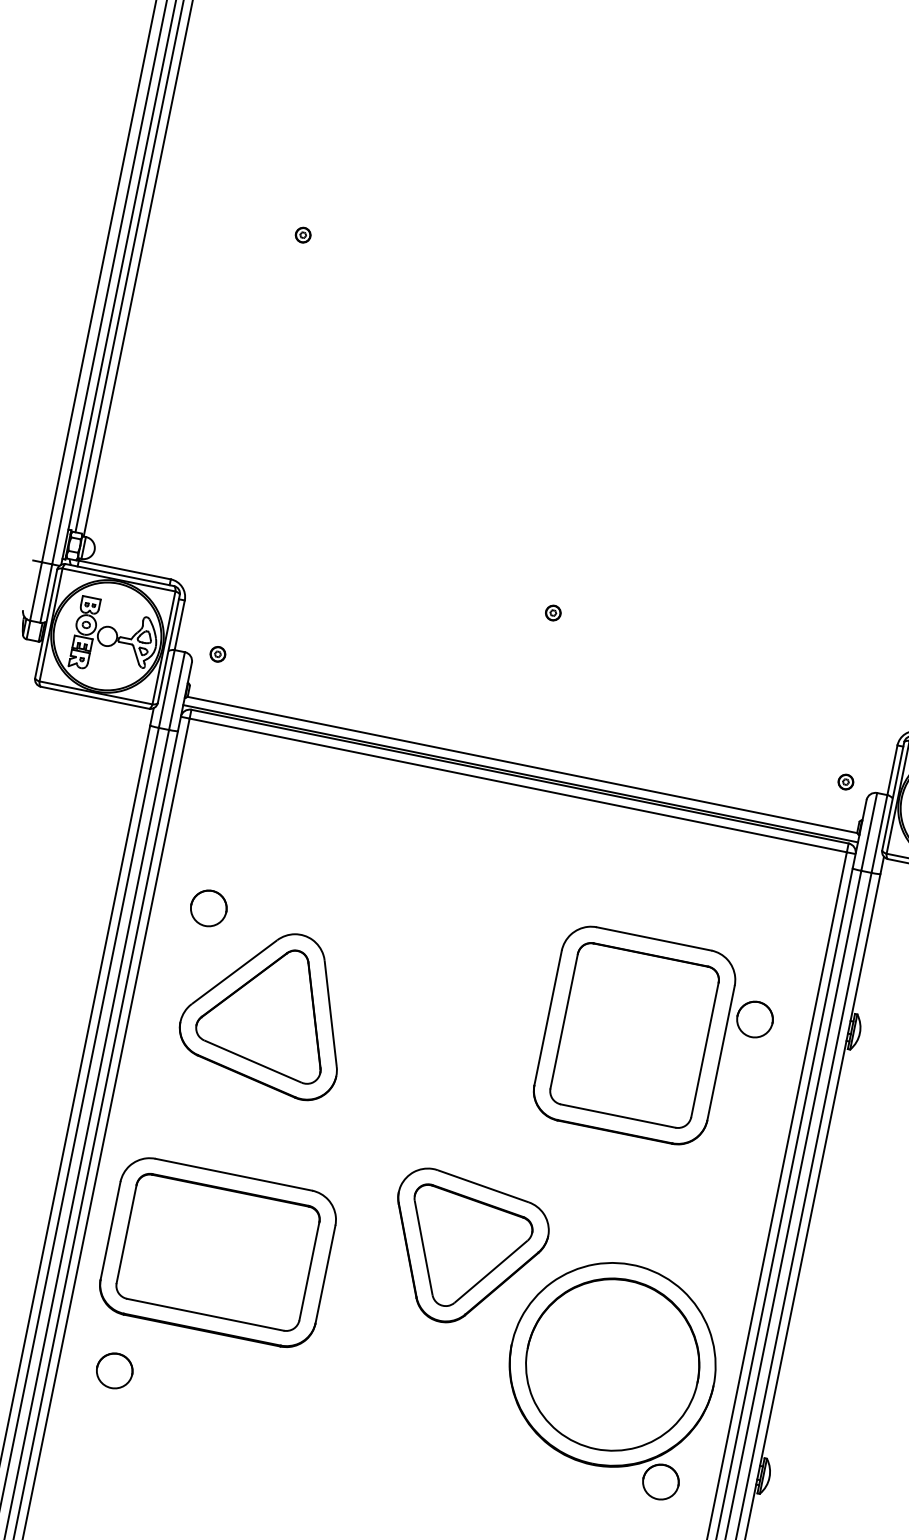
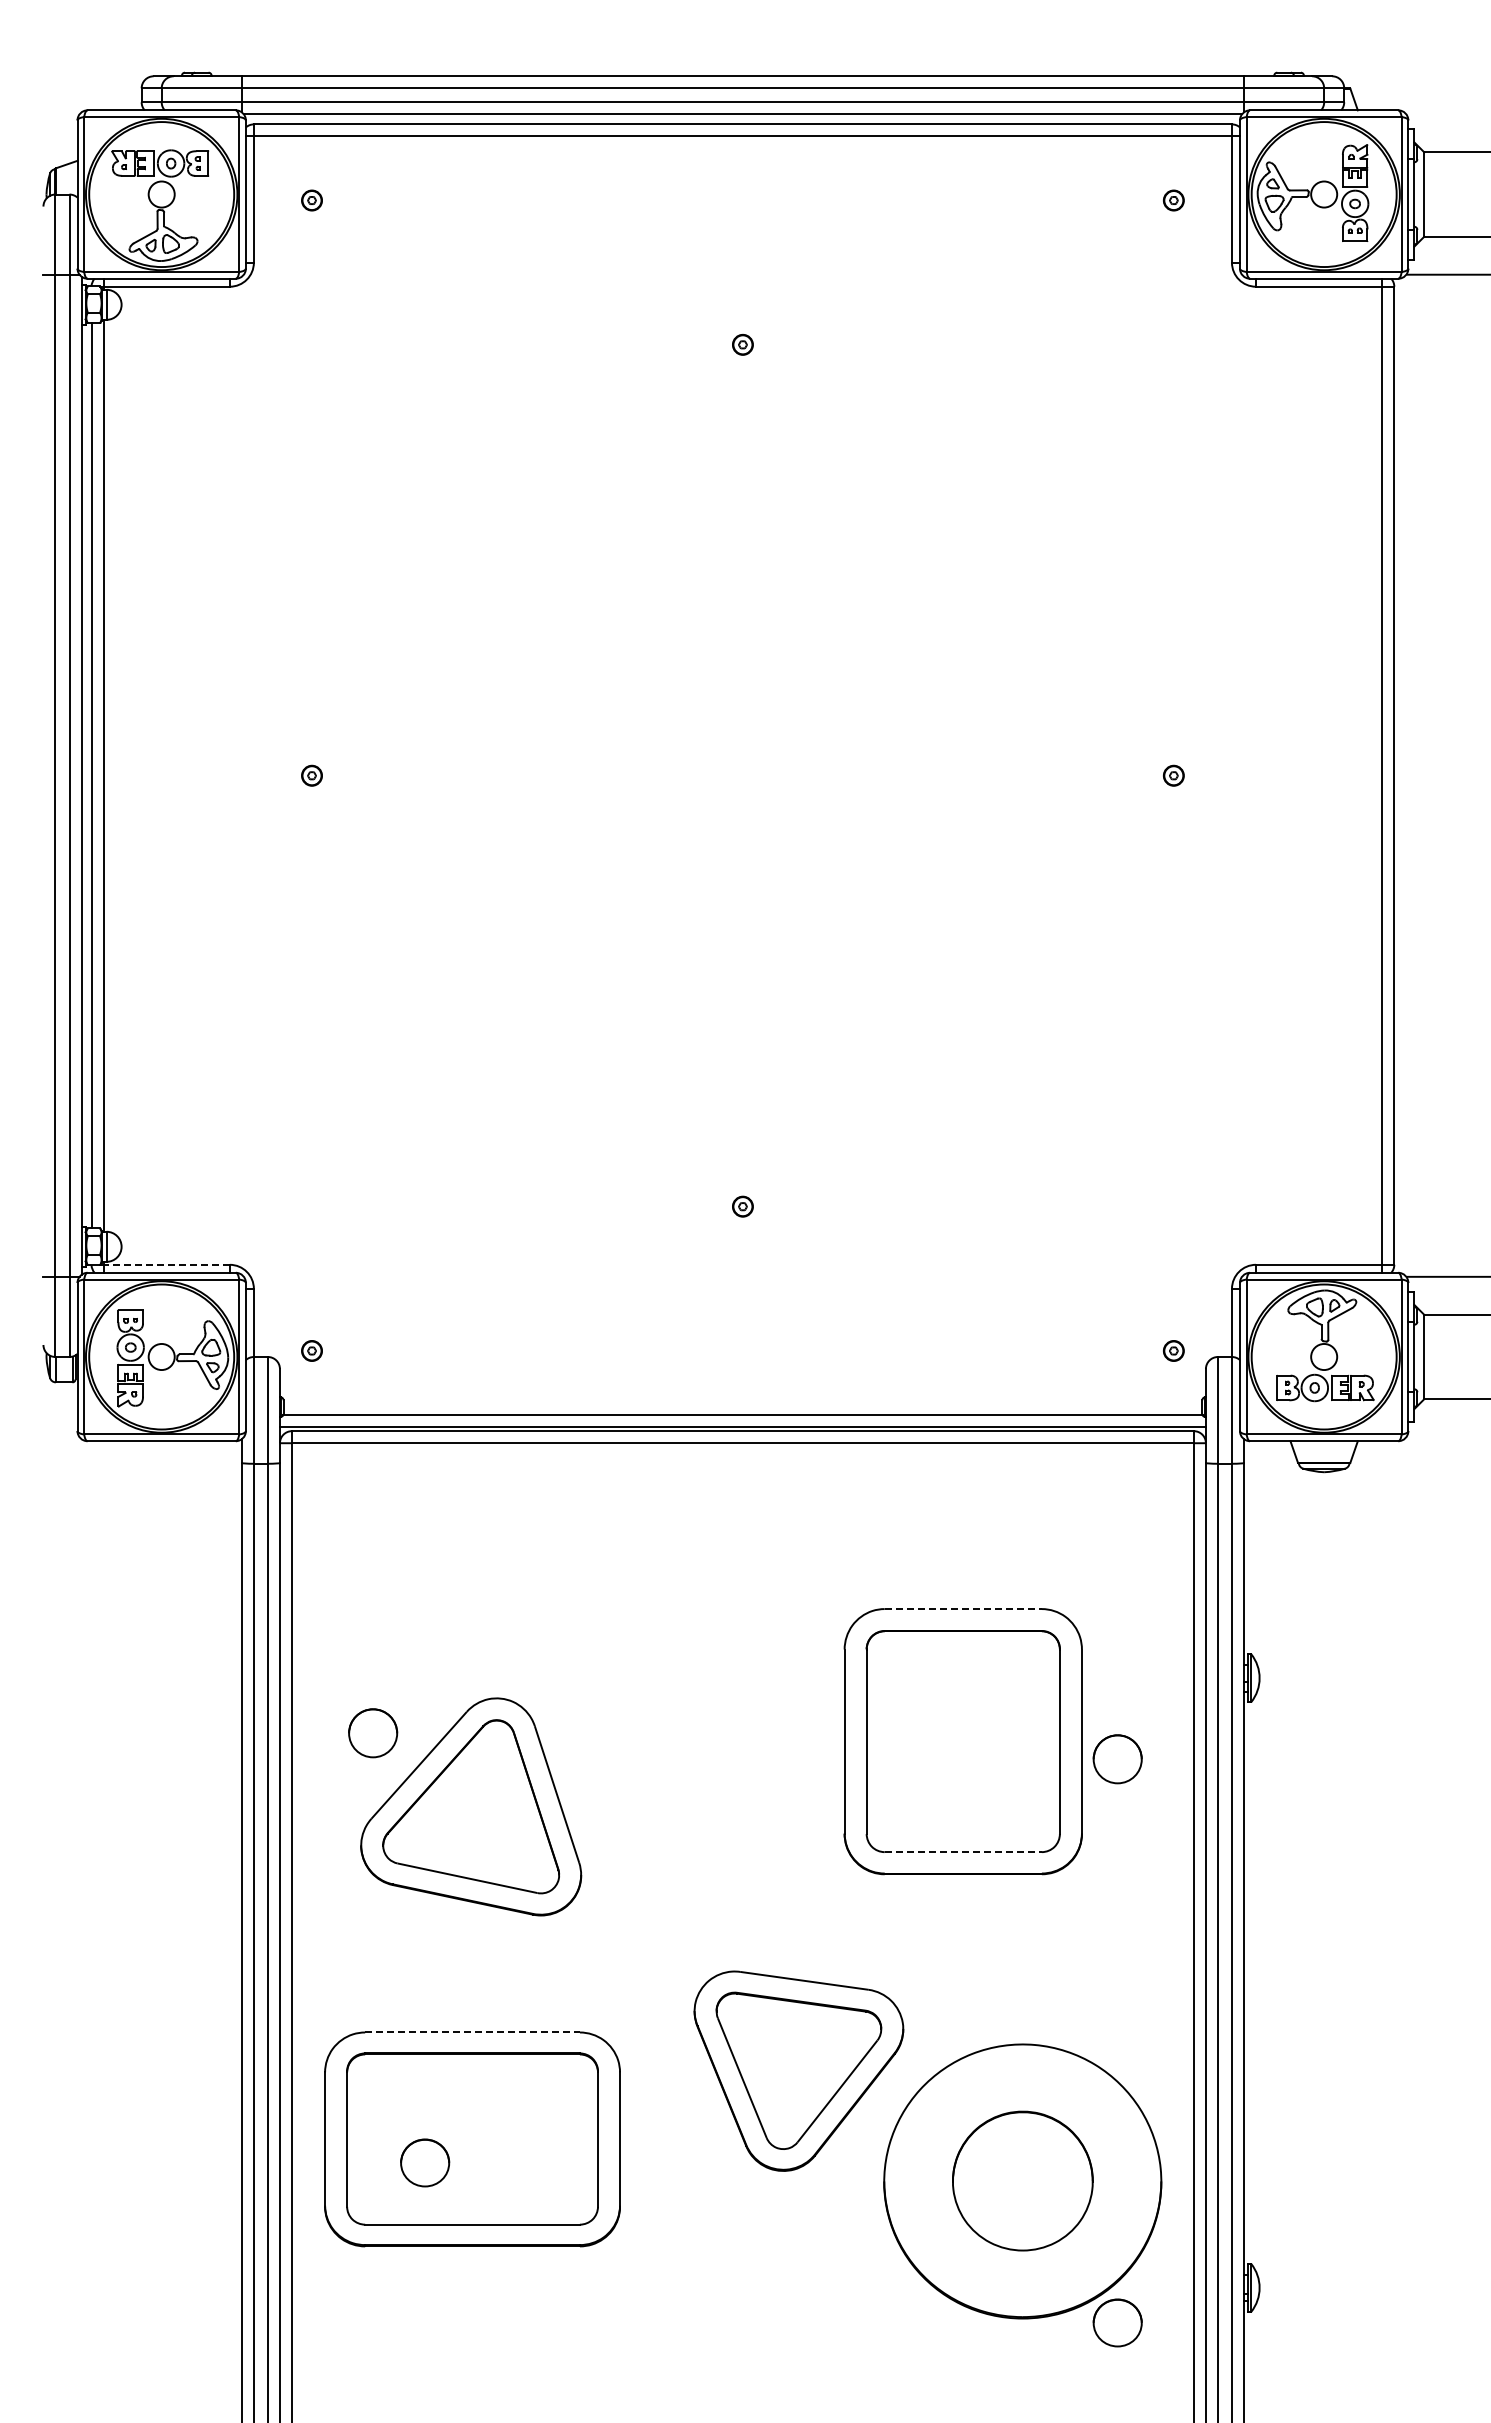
line: (124, 569) -> (166, 1264), solid -> dashed
part: (209, 908) -> (373, 1733), moved
line: (654, 939) -> (963, 1609), solid -> dashed
part: (754, 1019) -> (1117, 1759), moved
line: (618, 1116) -> (963, 1852), solid -> dashed
line: (234, 1174) -> (473, 2032), solid -> dashed
part: (612, 1364) -> (1022, 2180), size x0.6
part: (115, 1370) -> (425, 2162), moved

